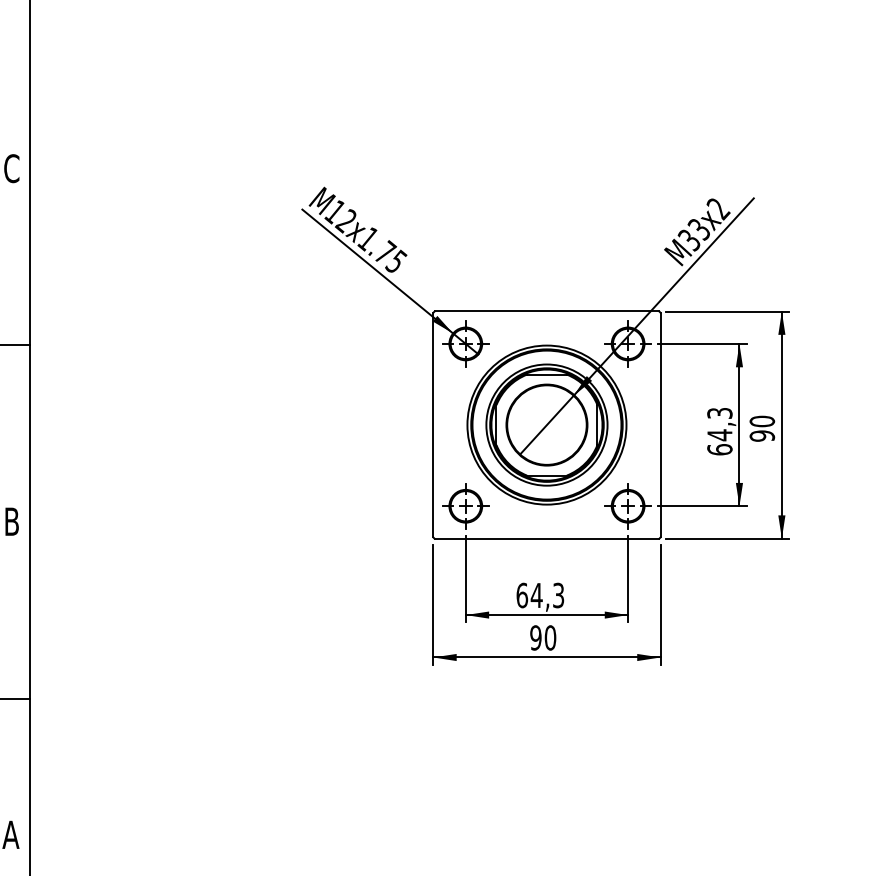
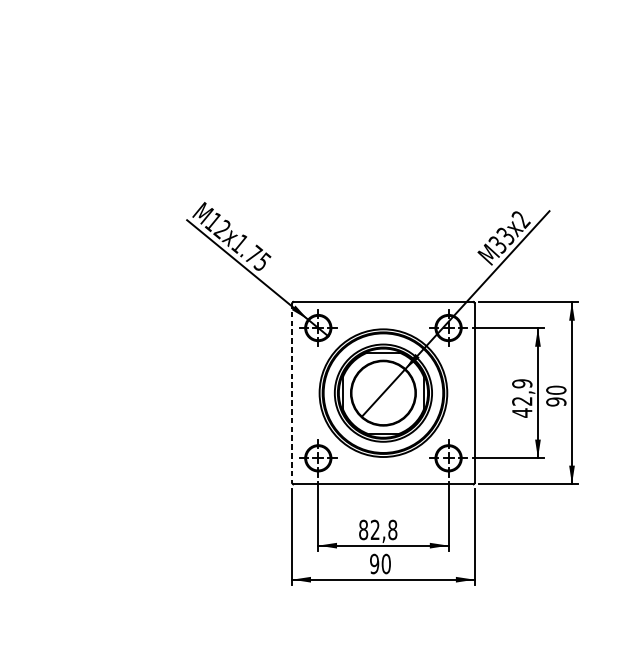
line: (433, 425) -> (292, 393), solid -> dashed
text: (719, 431) -> (521, 398), 64,3 -> 42,9
text: (540, 595) -> (378, 529), 64,3 -> 82,8

